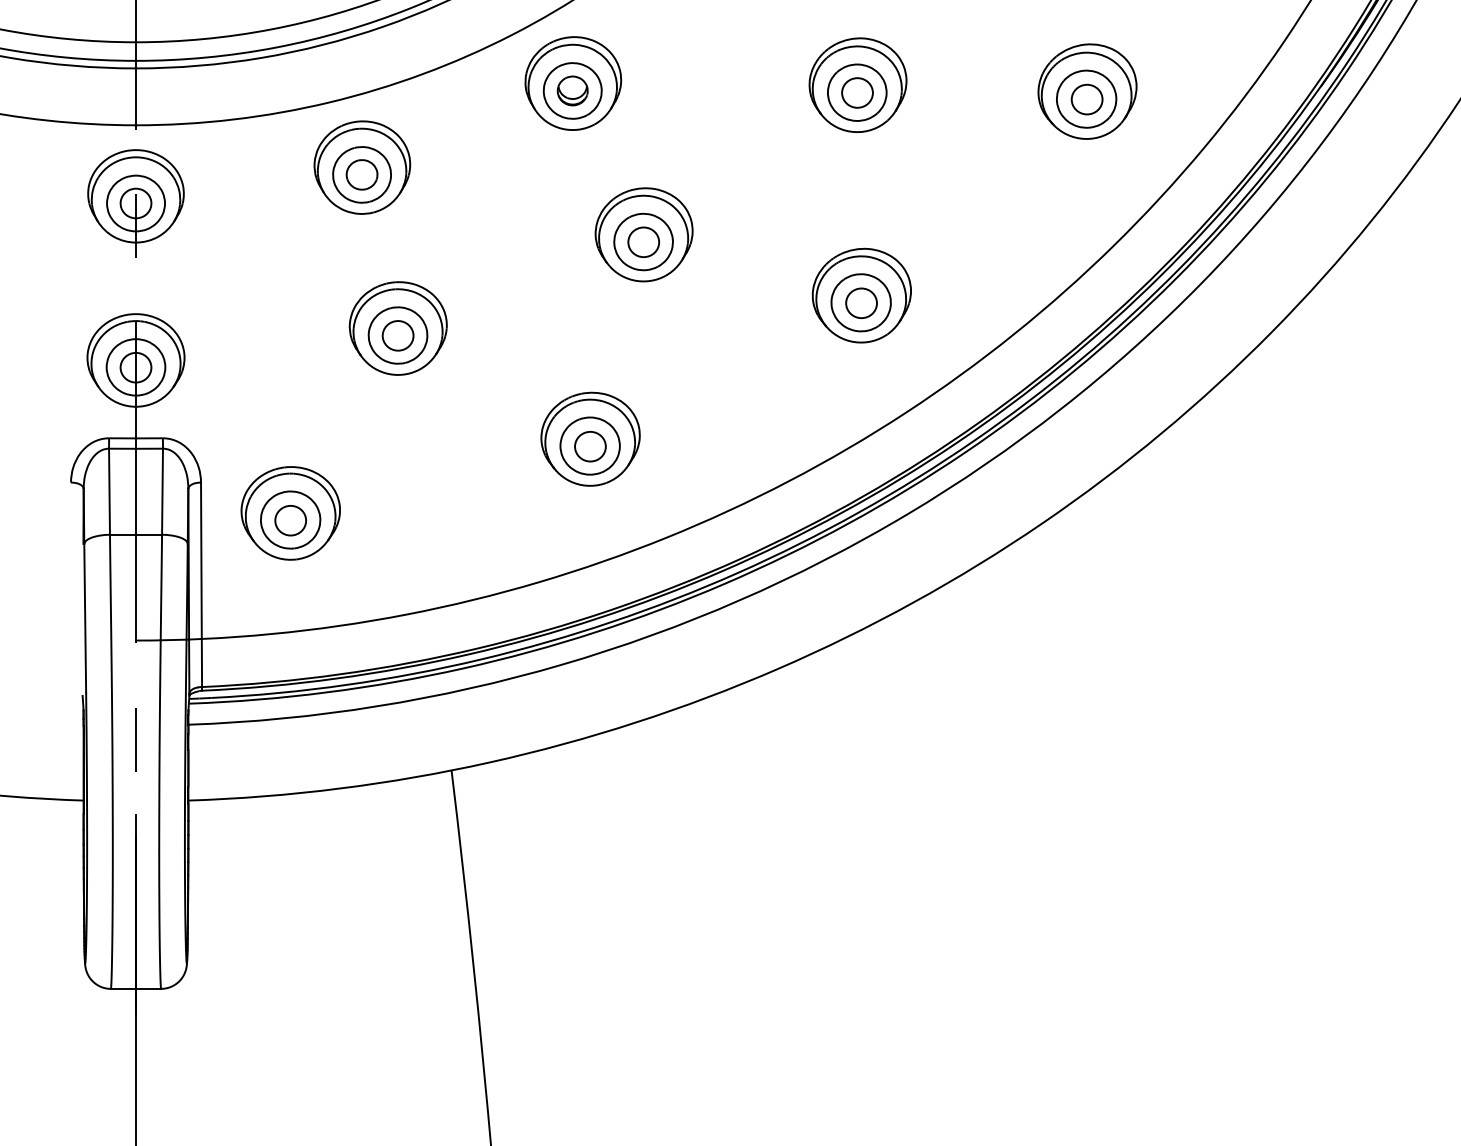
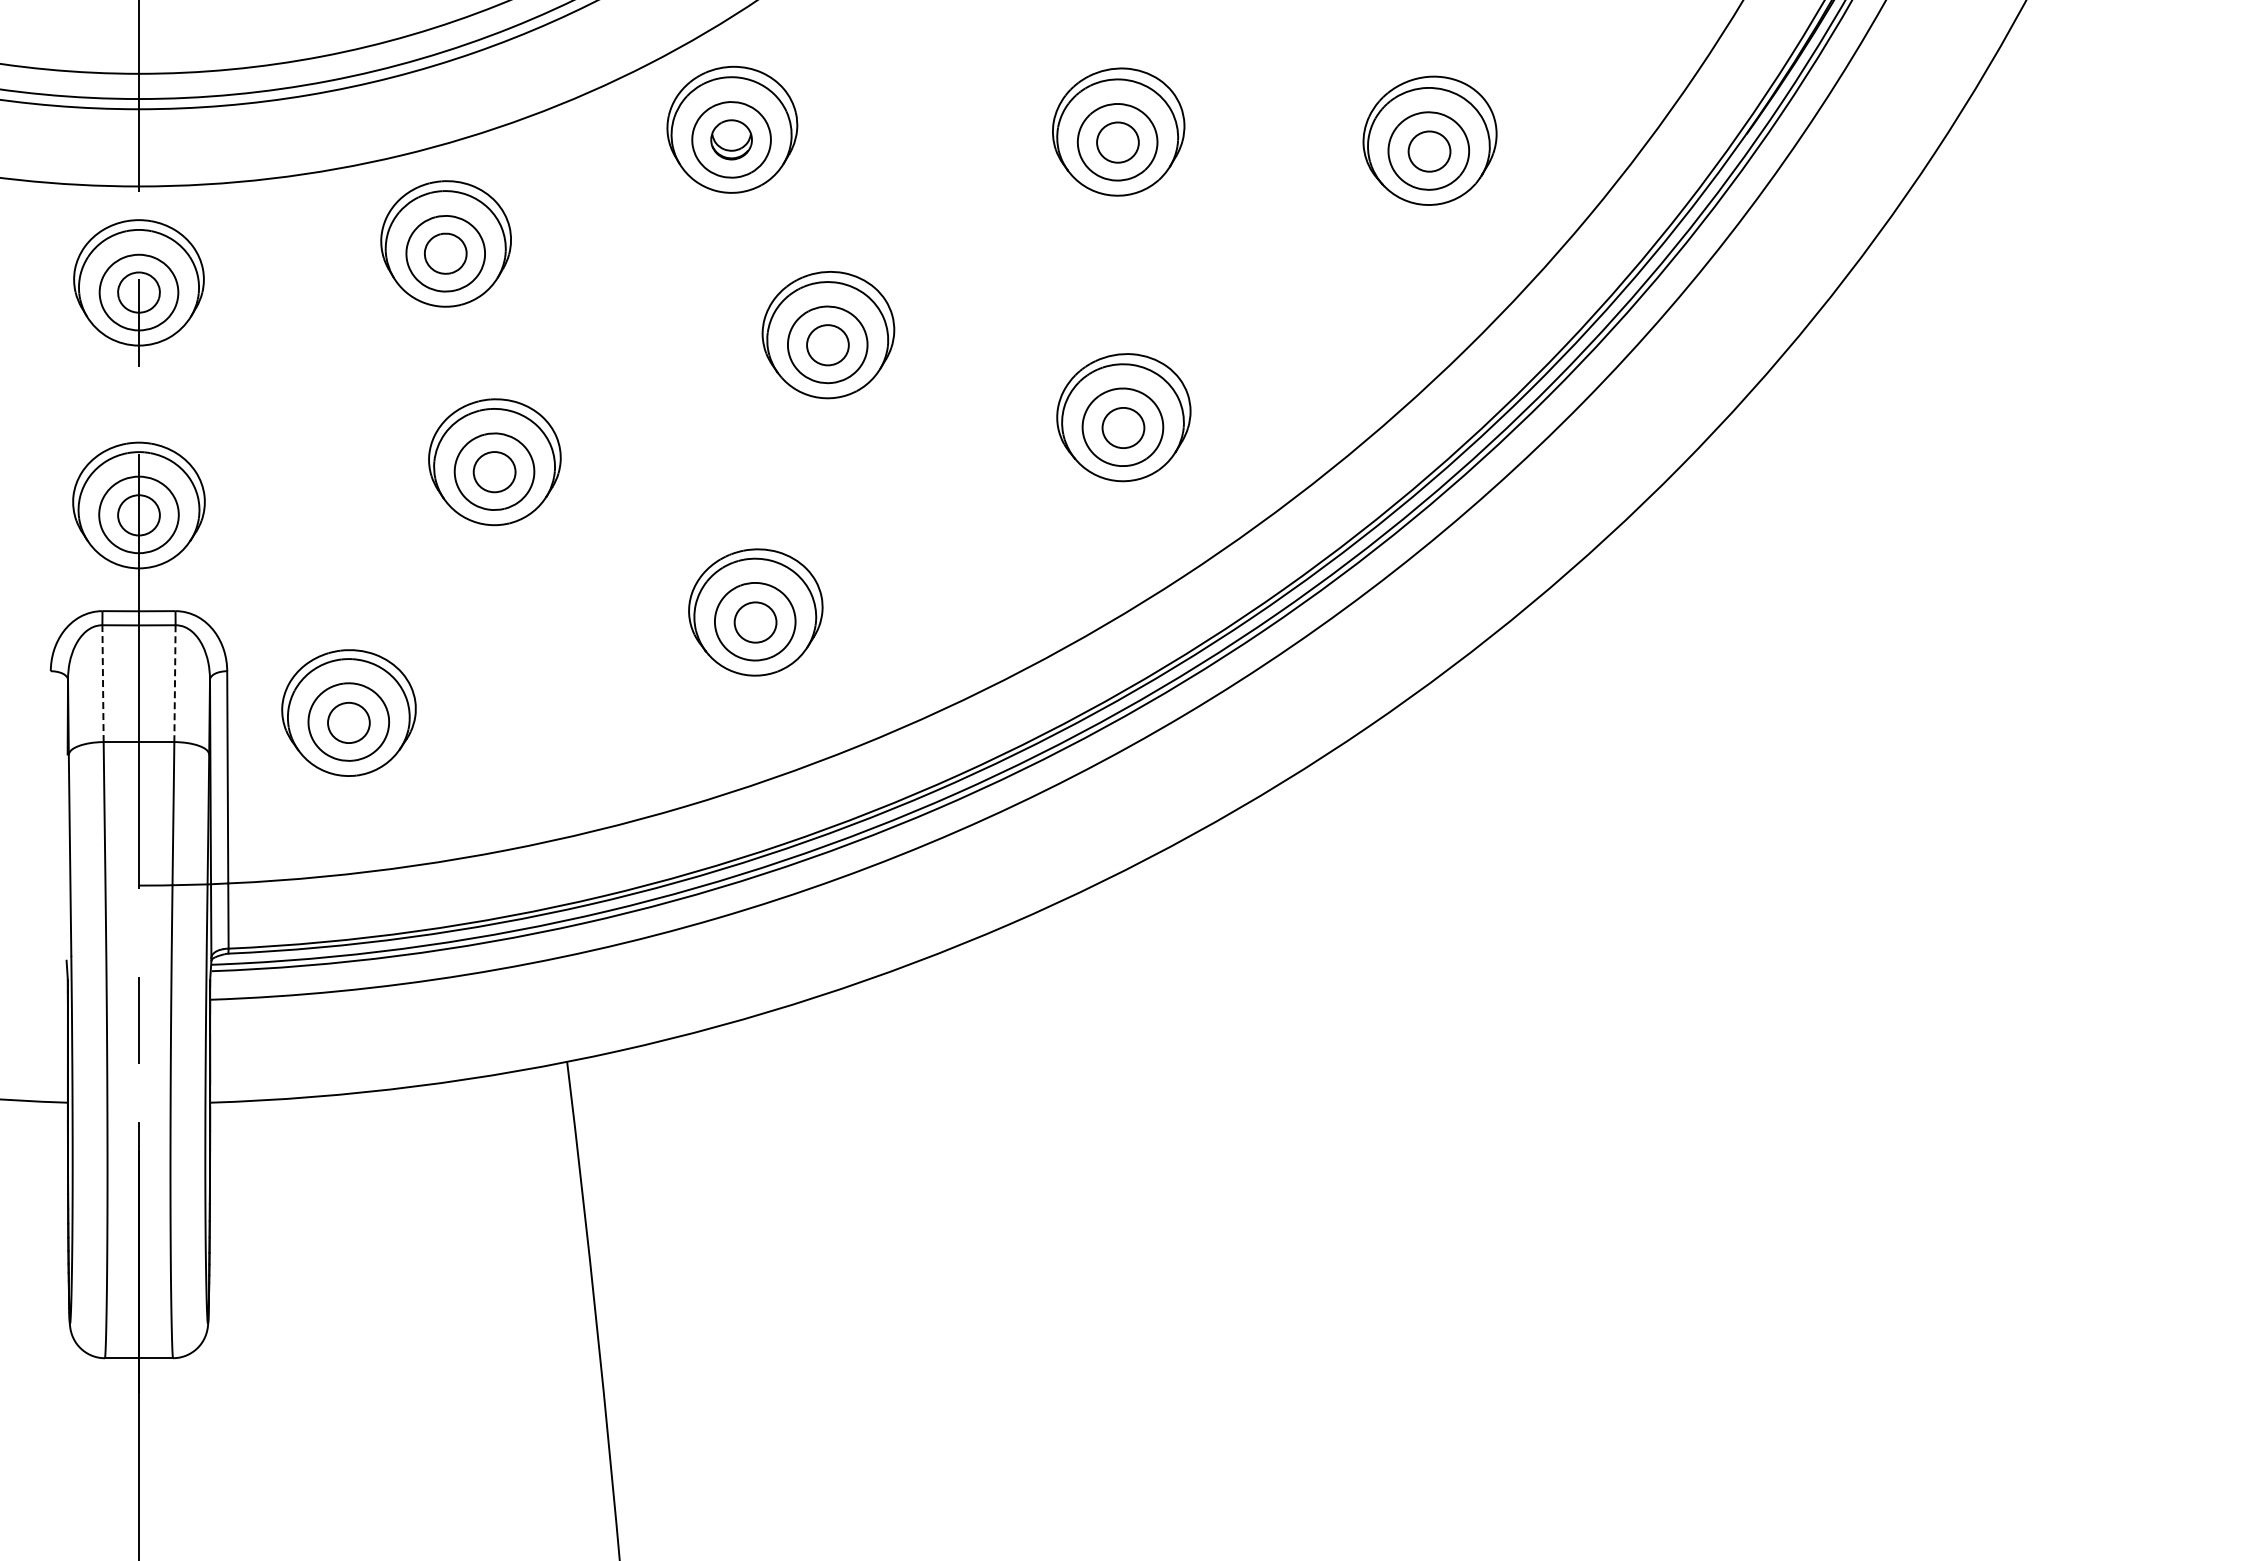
line: (109, 491) -> (103, 683), solid -> dashed
line: (162, 492) -> (174, 684), solid -> dashed

